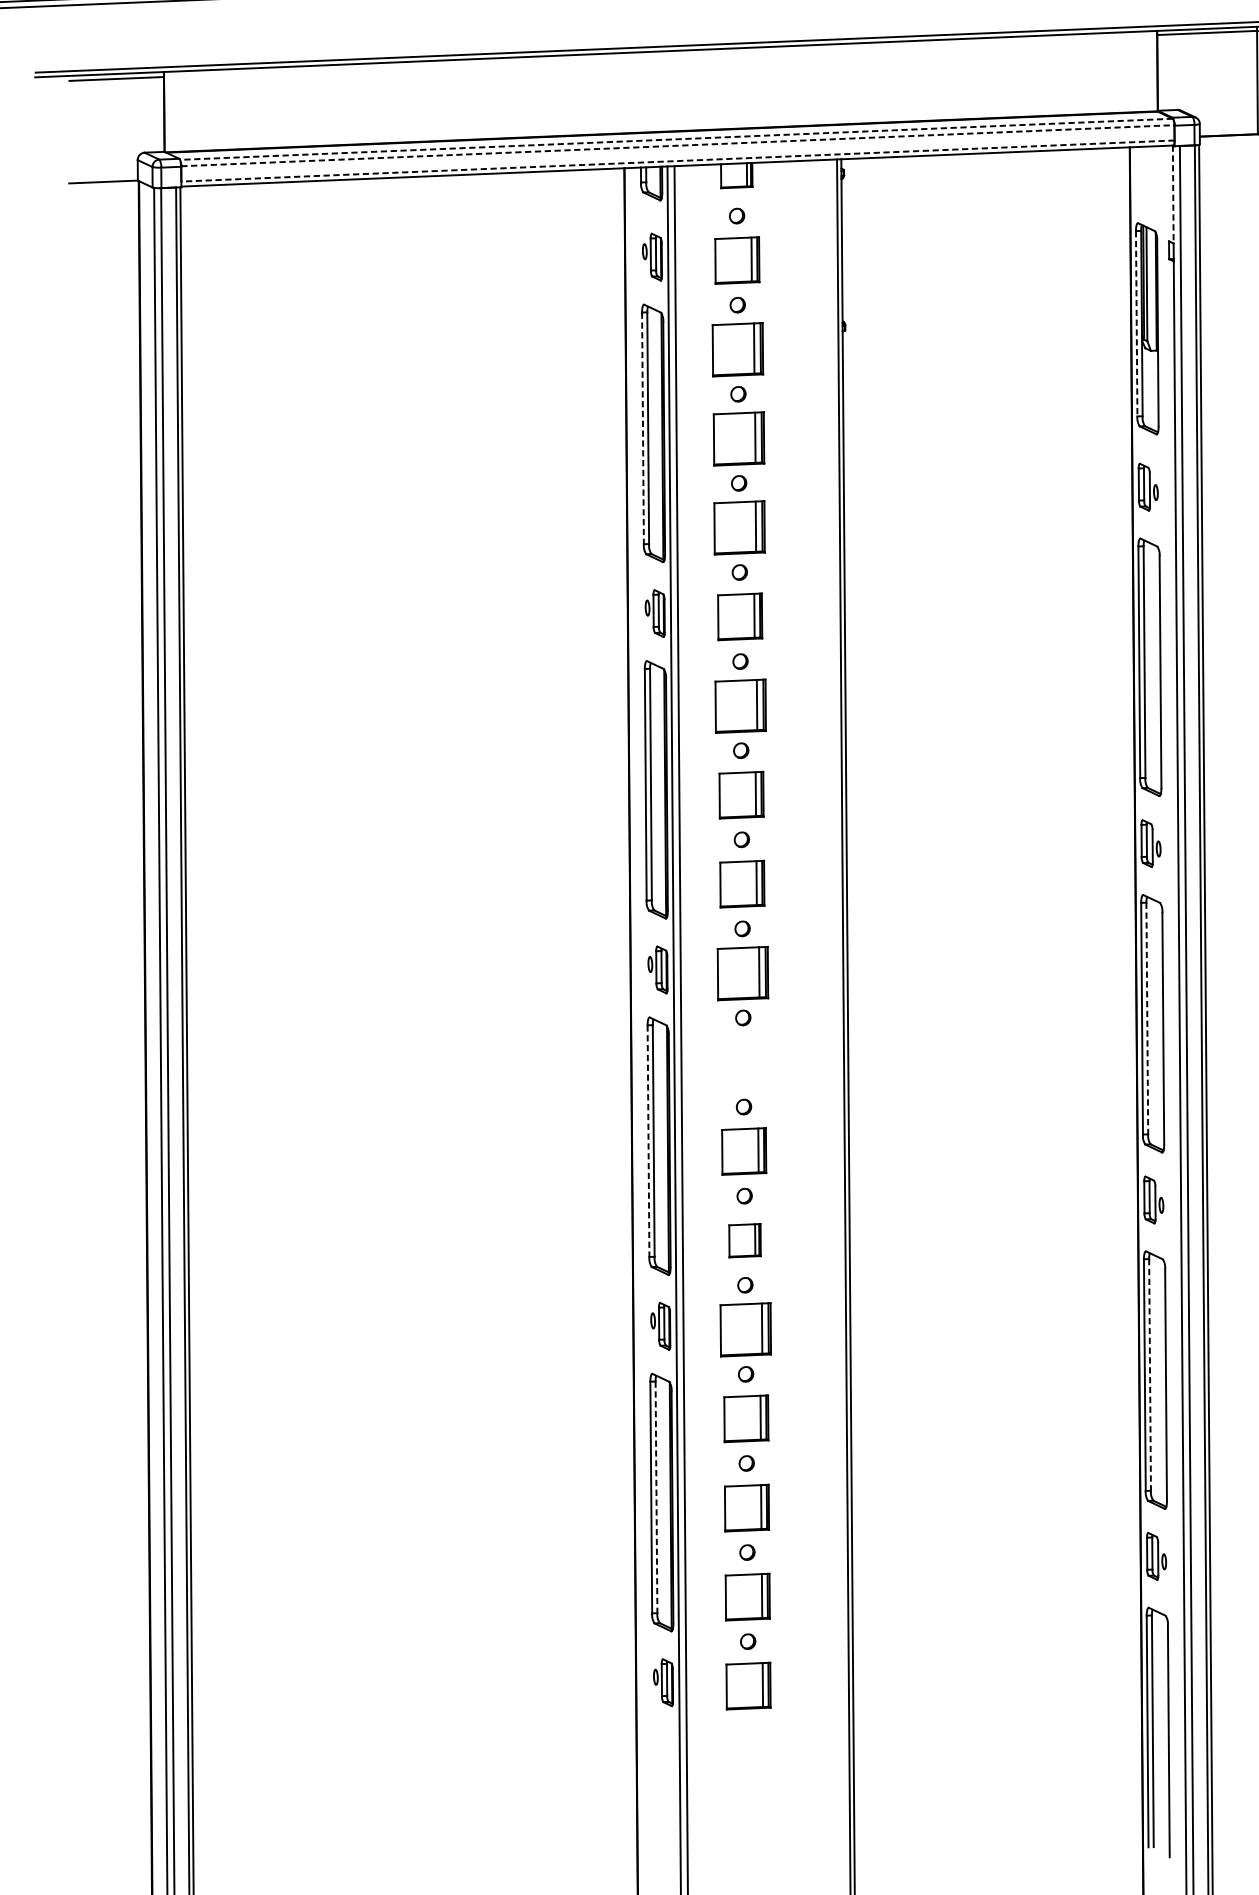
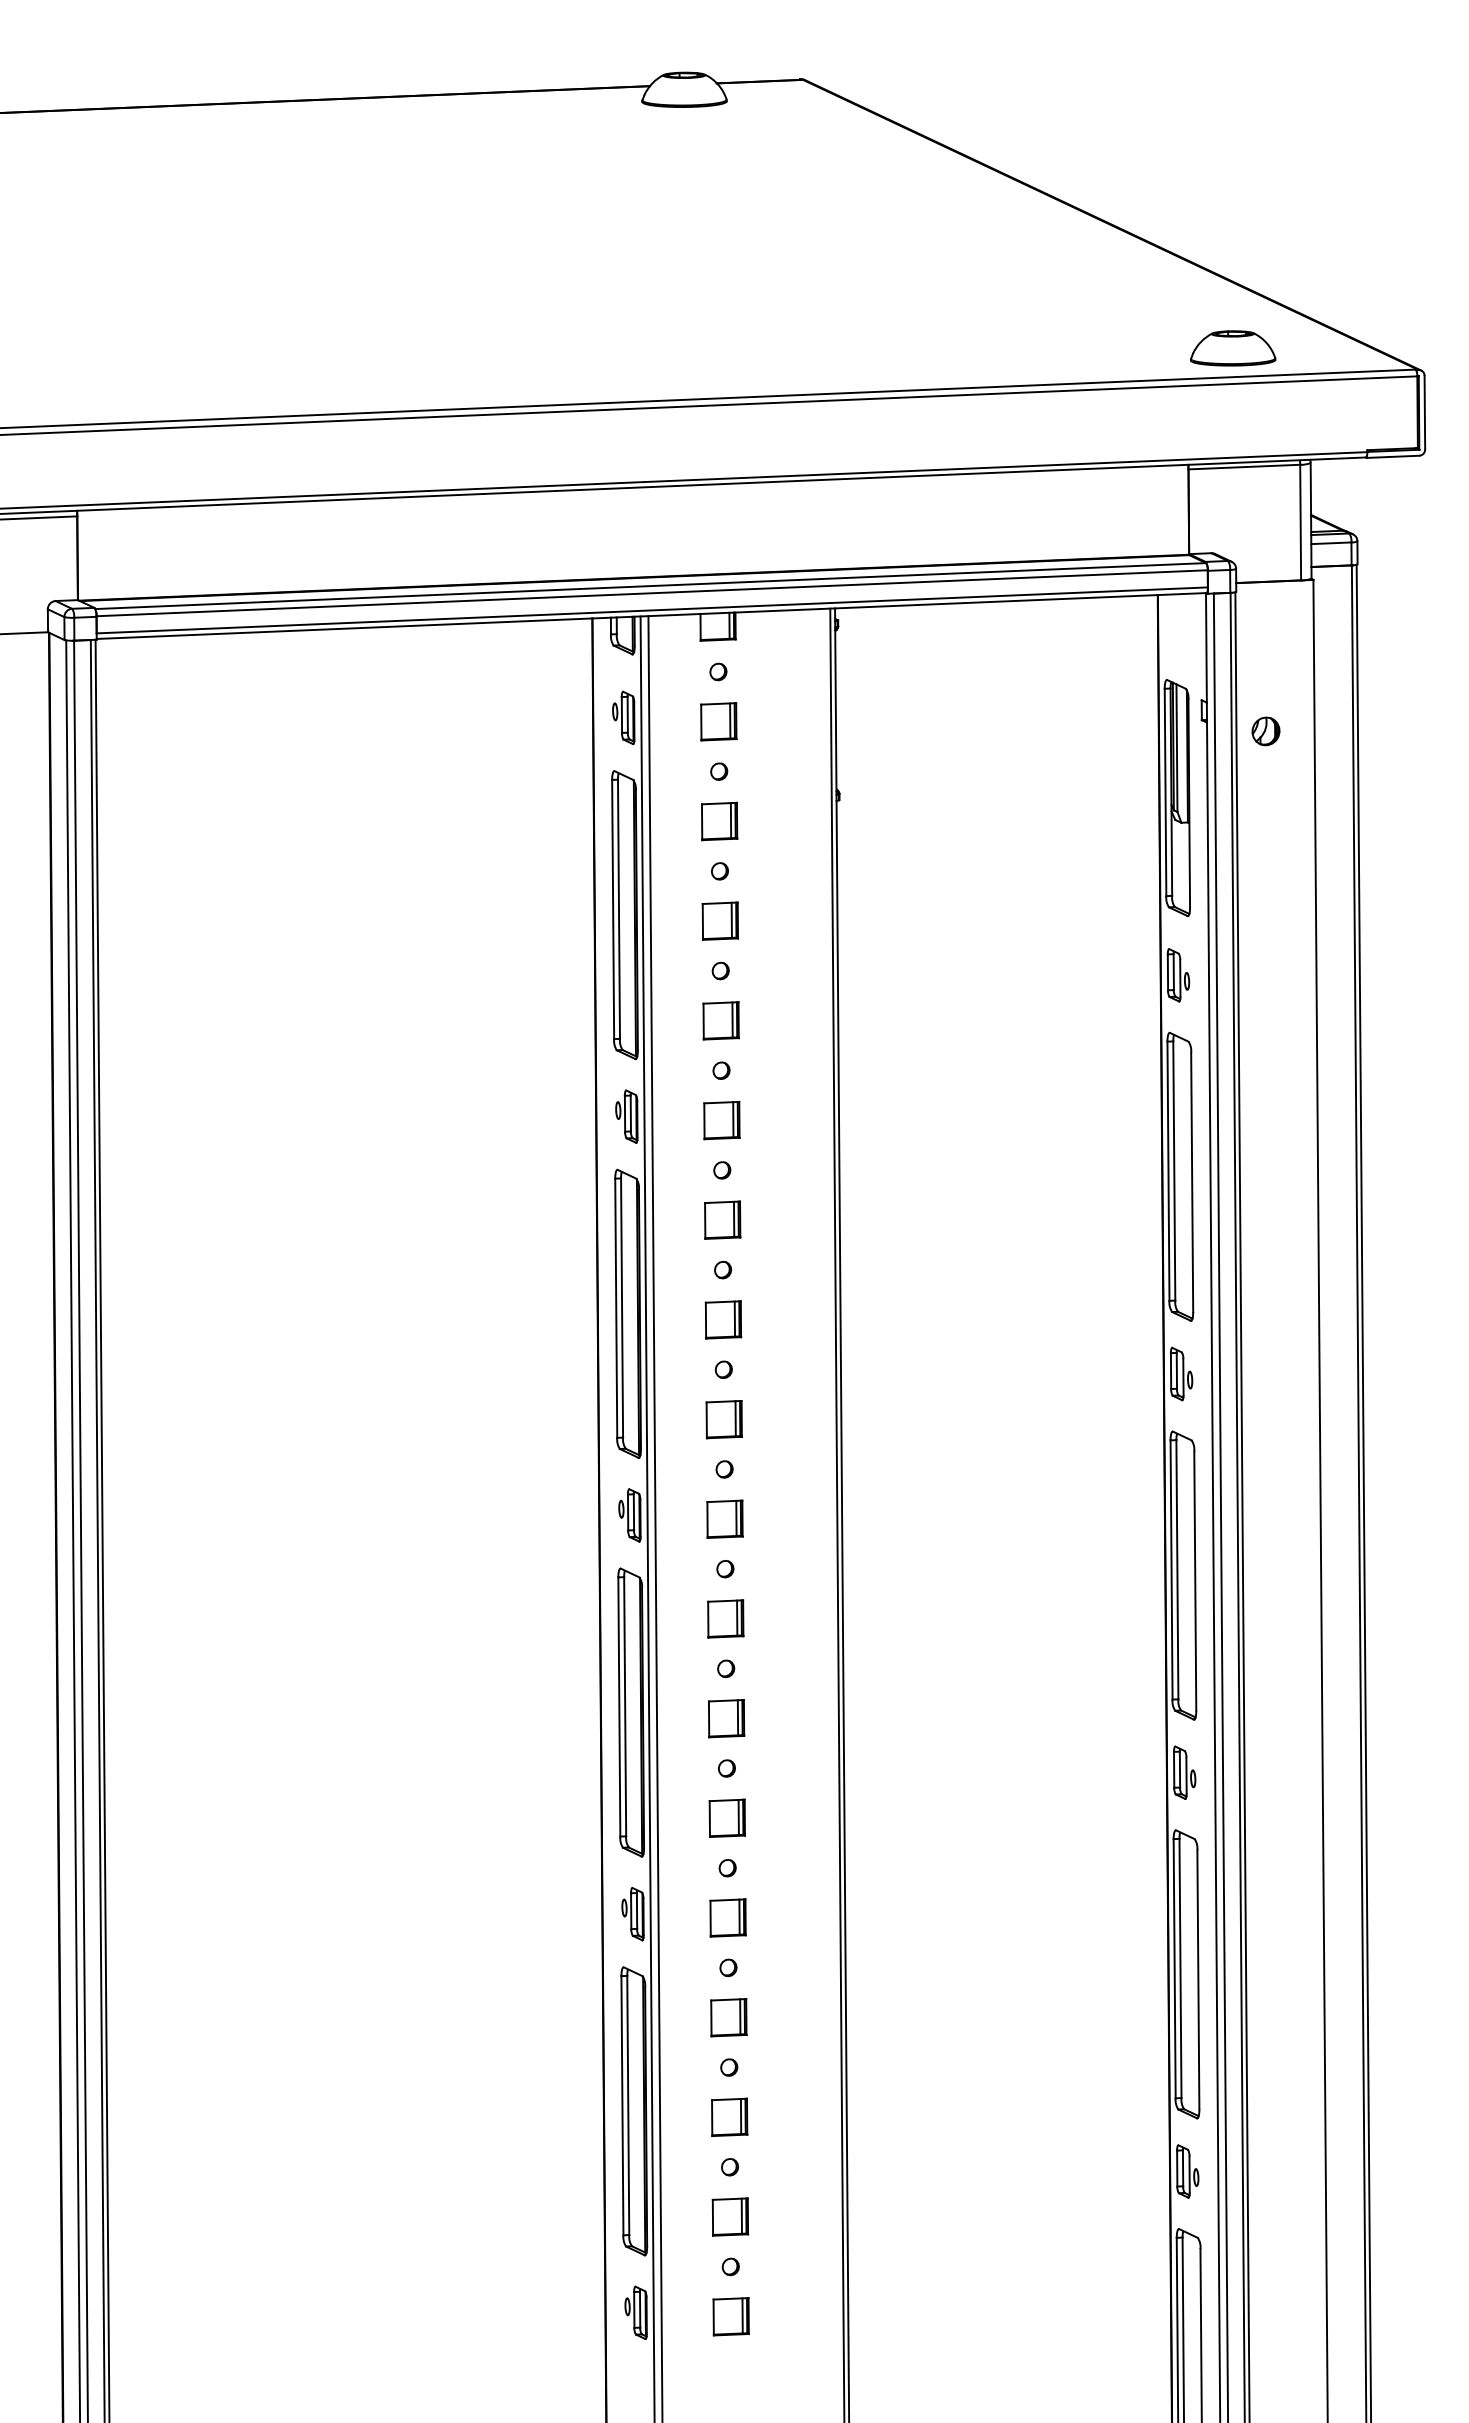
line: (676, 139) -> (650, 586), dashed -> solid
line: (678, 145) -> (652, 593), dashed -> solid
line: (677, 161) -> (651, 610), dashed -> solid
line: (1173, 194) -> (1206, 647), dashed -> solid
part: (737, 260) -> (718, 721), size x0.71
part: (1226, 269) -> (1265, 731), added
line: (1136, 323) -> (1165, 792), dashed -> solid
part: (738, 349) -> (719, 821), size x0.62
line: (643, 428) -> (613, 909), dashed -> solid
part: (738, 438) -> (719, 920), size x0.62
part: (738, 527) -> (720, 1020), size x0.62
part: (739, 616) -> (721, 1120), size x0.71
part: (740, 705) -> (722, 1219), size x0.62
part: (741, 794) -> (723, 1319), size x0.71
part: (741, 884) -> (723, 1419), size x0.71
part: (742, 972) -> (724, 1518), size x0.62
line: (1147, 1018) -> (1177, 1569), dashed -> solid
part: (743, 1062) -> (725, 1618), added
line: (648, 1140) -> (619, 1706), dashed -> solid
part: (744, 1151) -> (726, 1718), size x0.71
part: (745, 1329) -> (727, 1917), size x0.62
line: (1150, 1374) -> (1180, 1968), dashed -> solid
part: (746, 1418) -> (728, 2017), size x0.71
line: (656, 1497) -> (628, 2105), dashed -> solid
part: (746, 1507) -> (729, 2116), size x0.71
part: (747, 1596) -> (730, 2216), size x0.71
part: (747, 1685) -> (730, 2316), size x0.71

